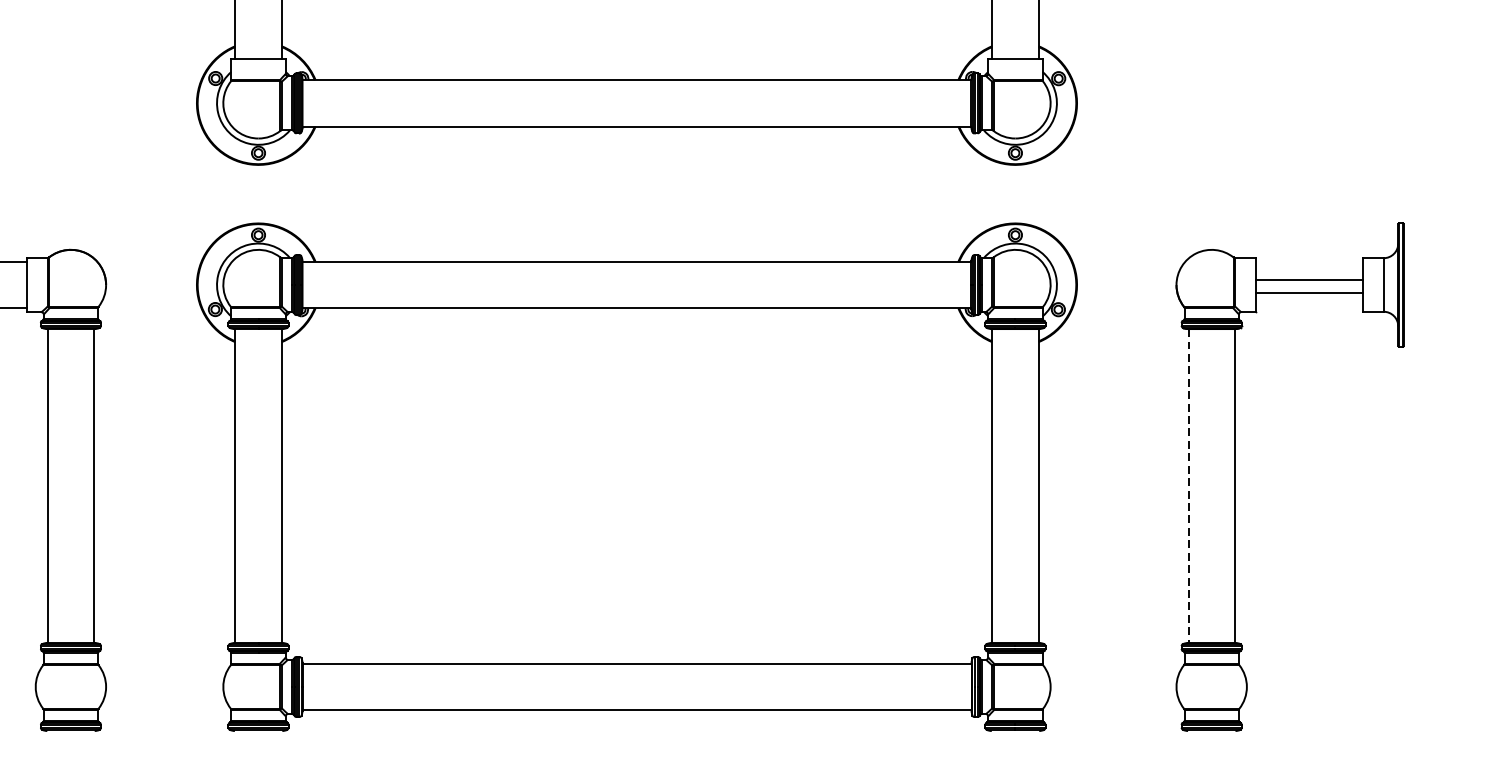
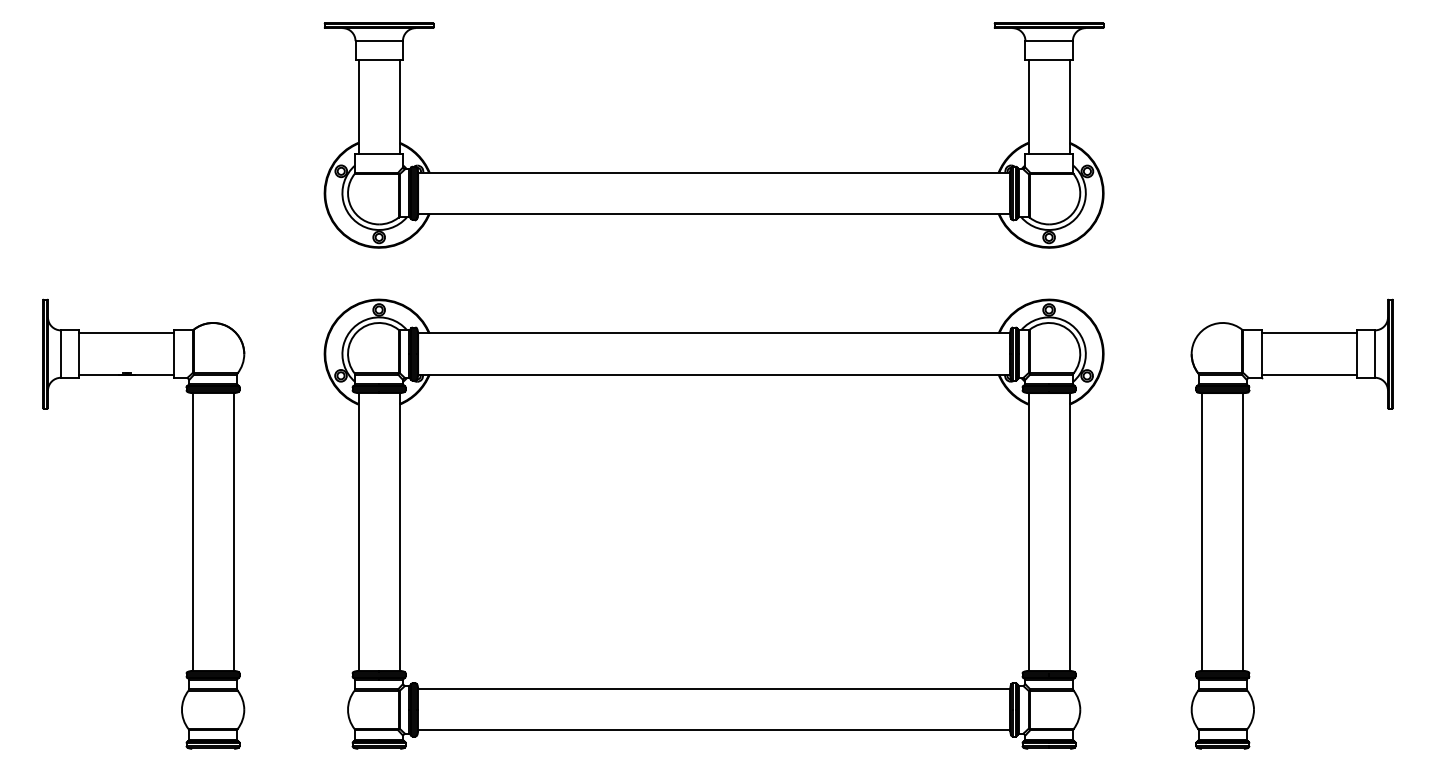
line: (1308, 279) -> (1308, 374), moved
line: (1308, 293) -> (1308, 333), moved
line: (1188, 486) -> (1202, 532), dashed -> solid

